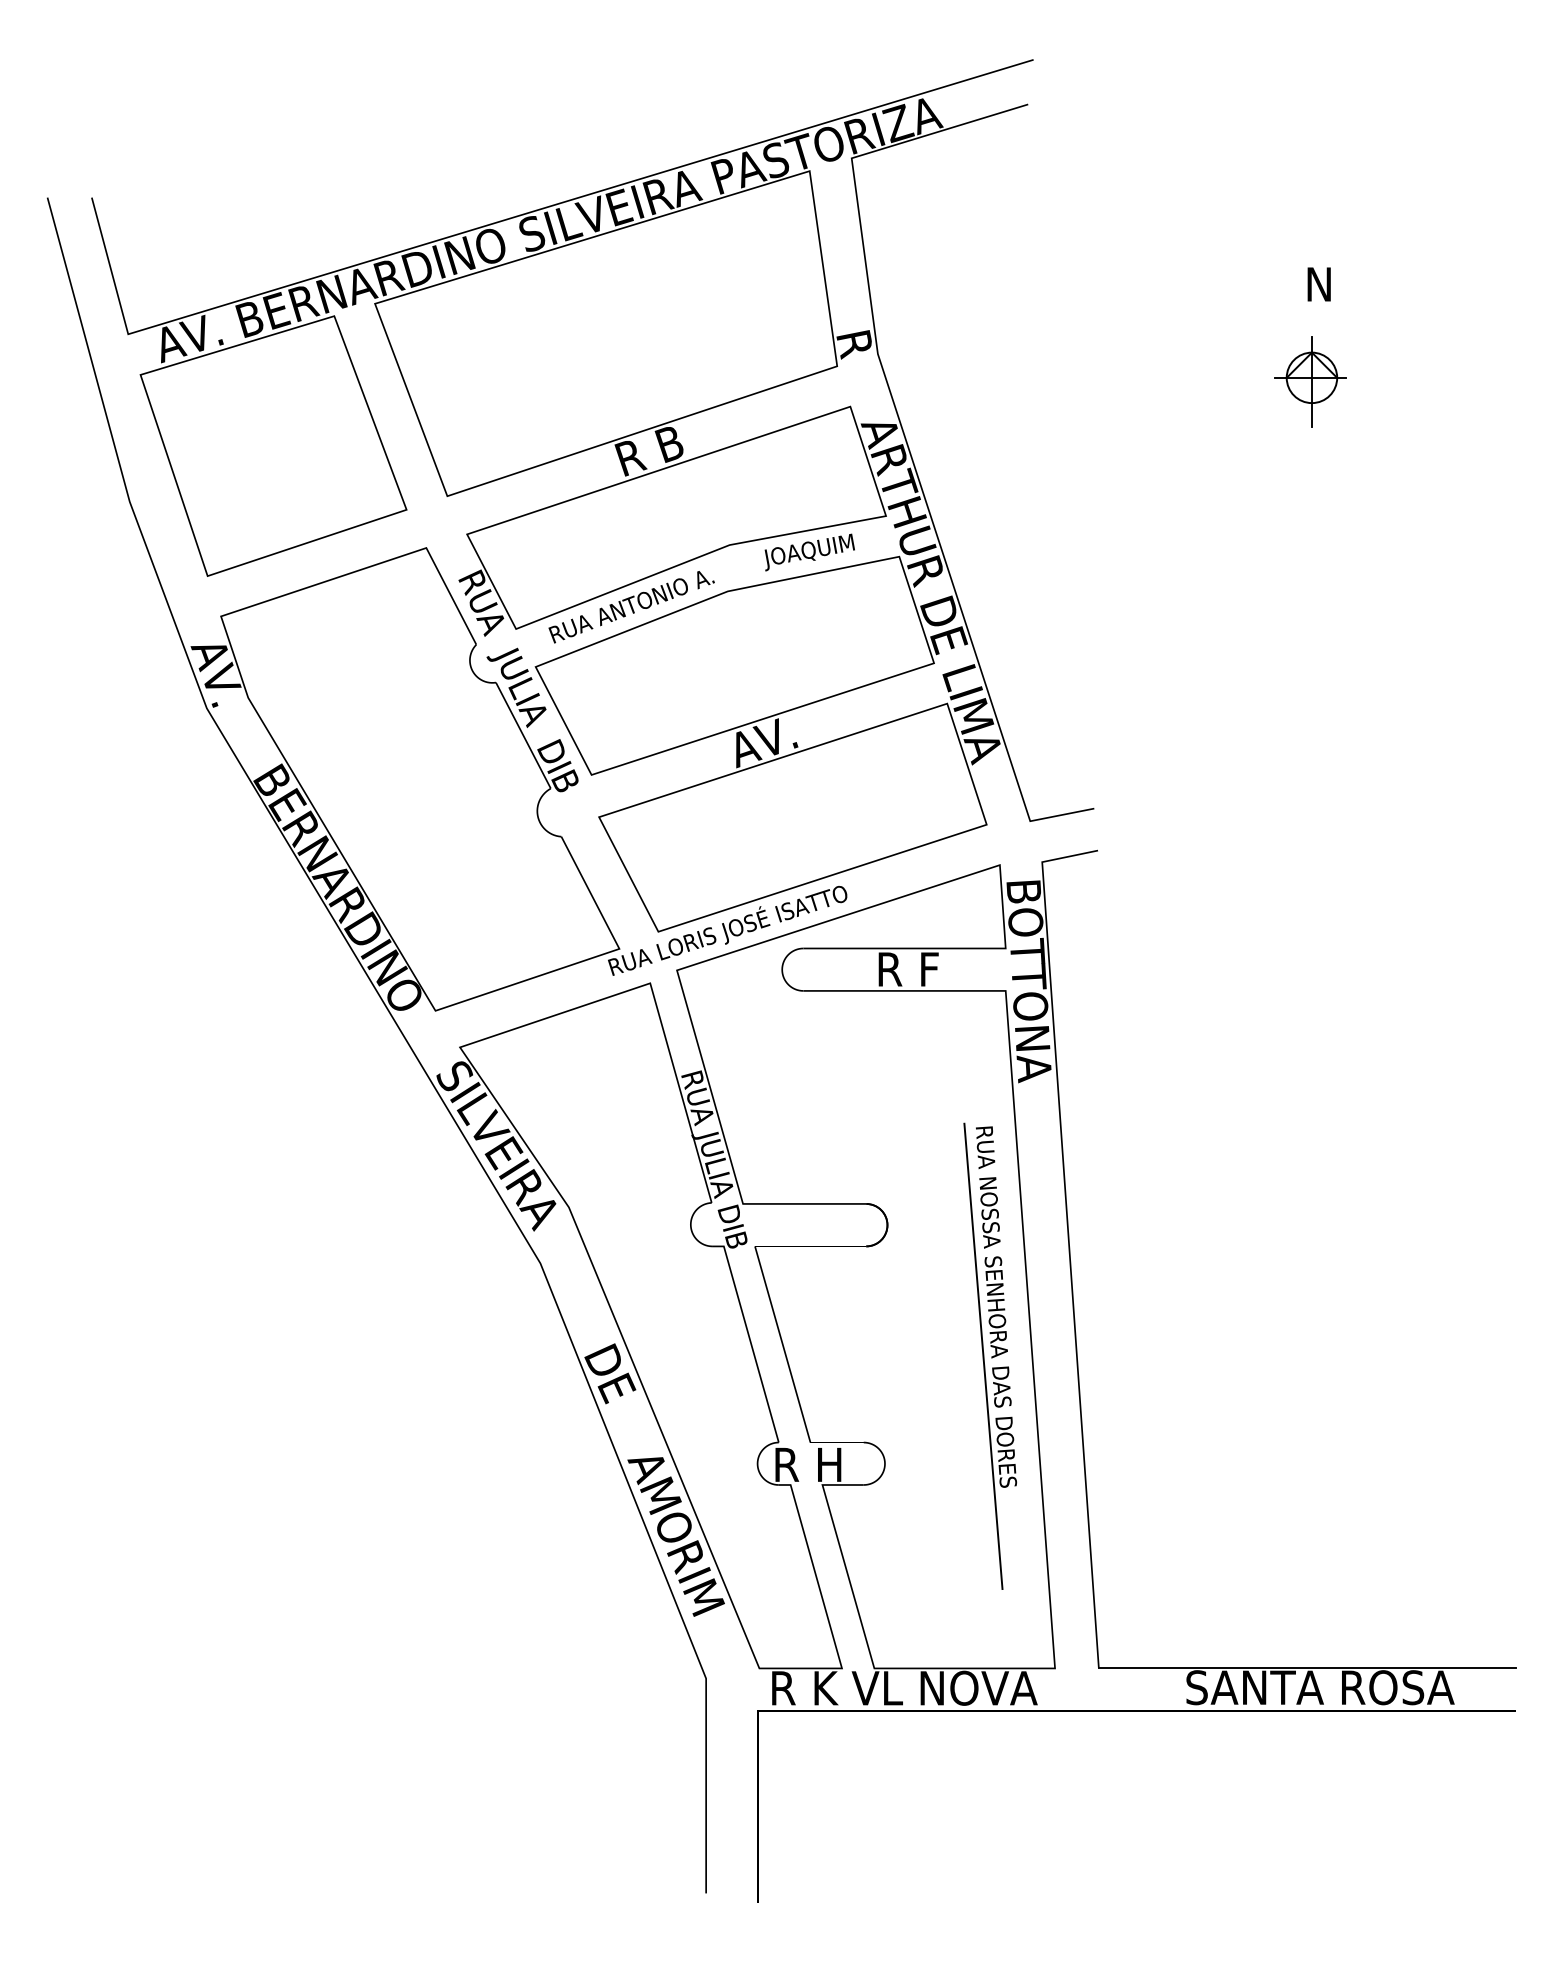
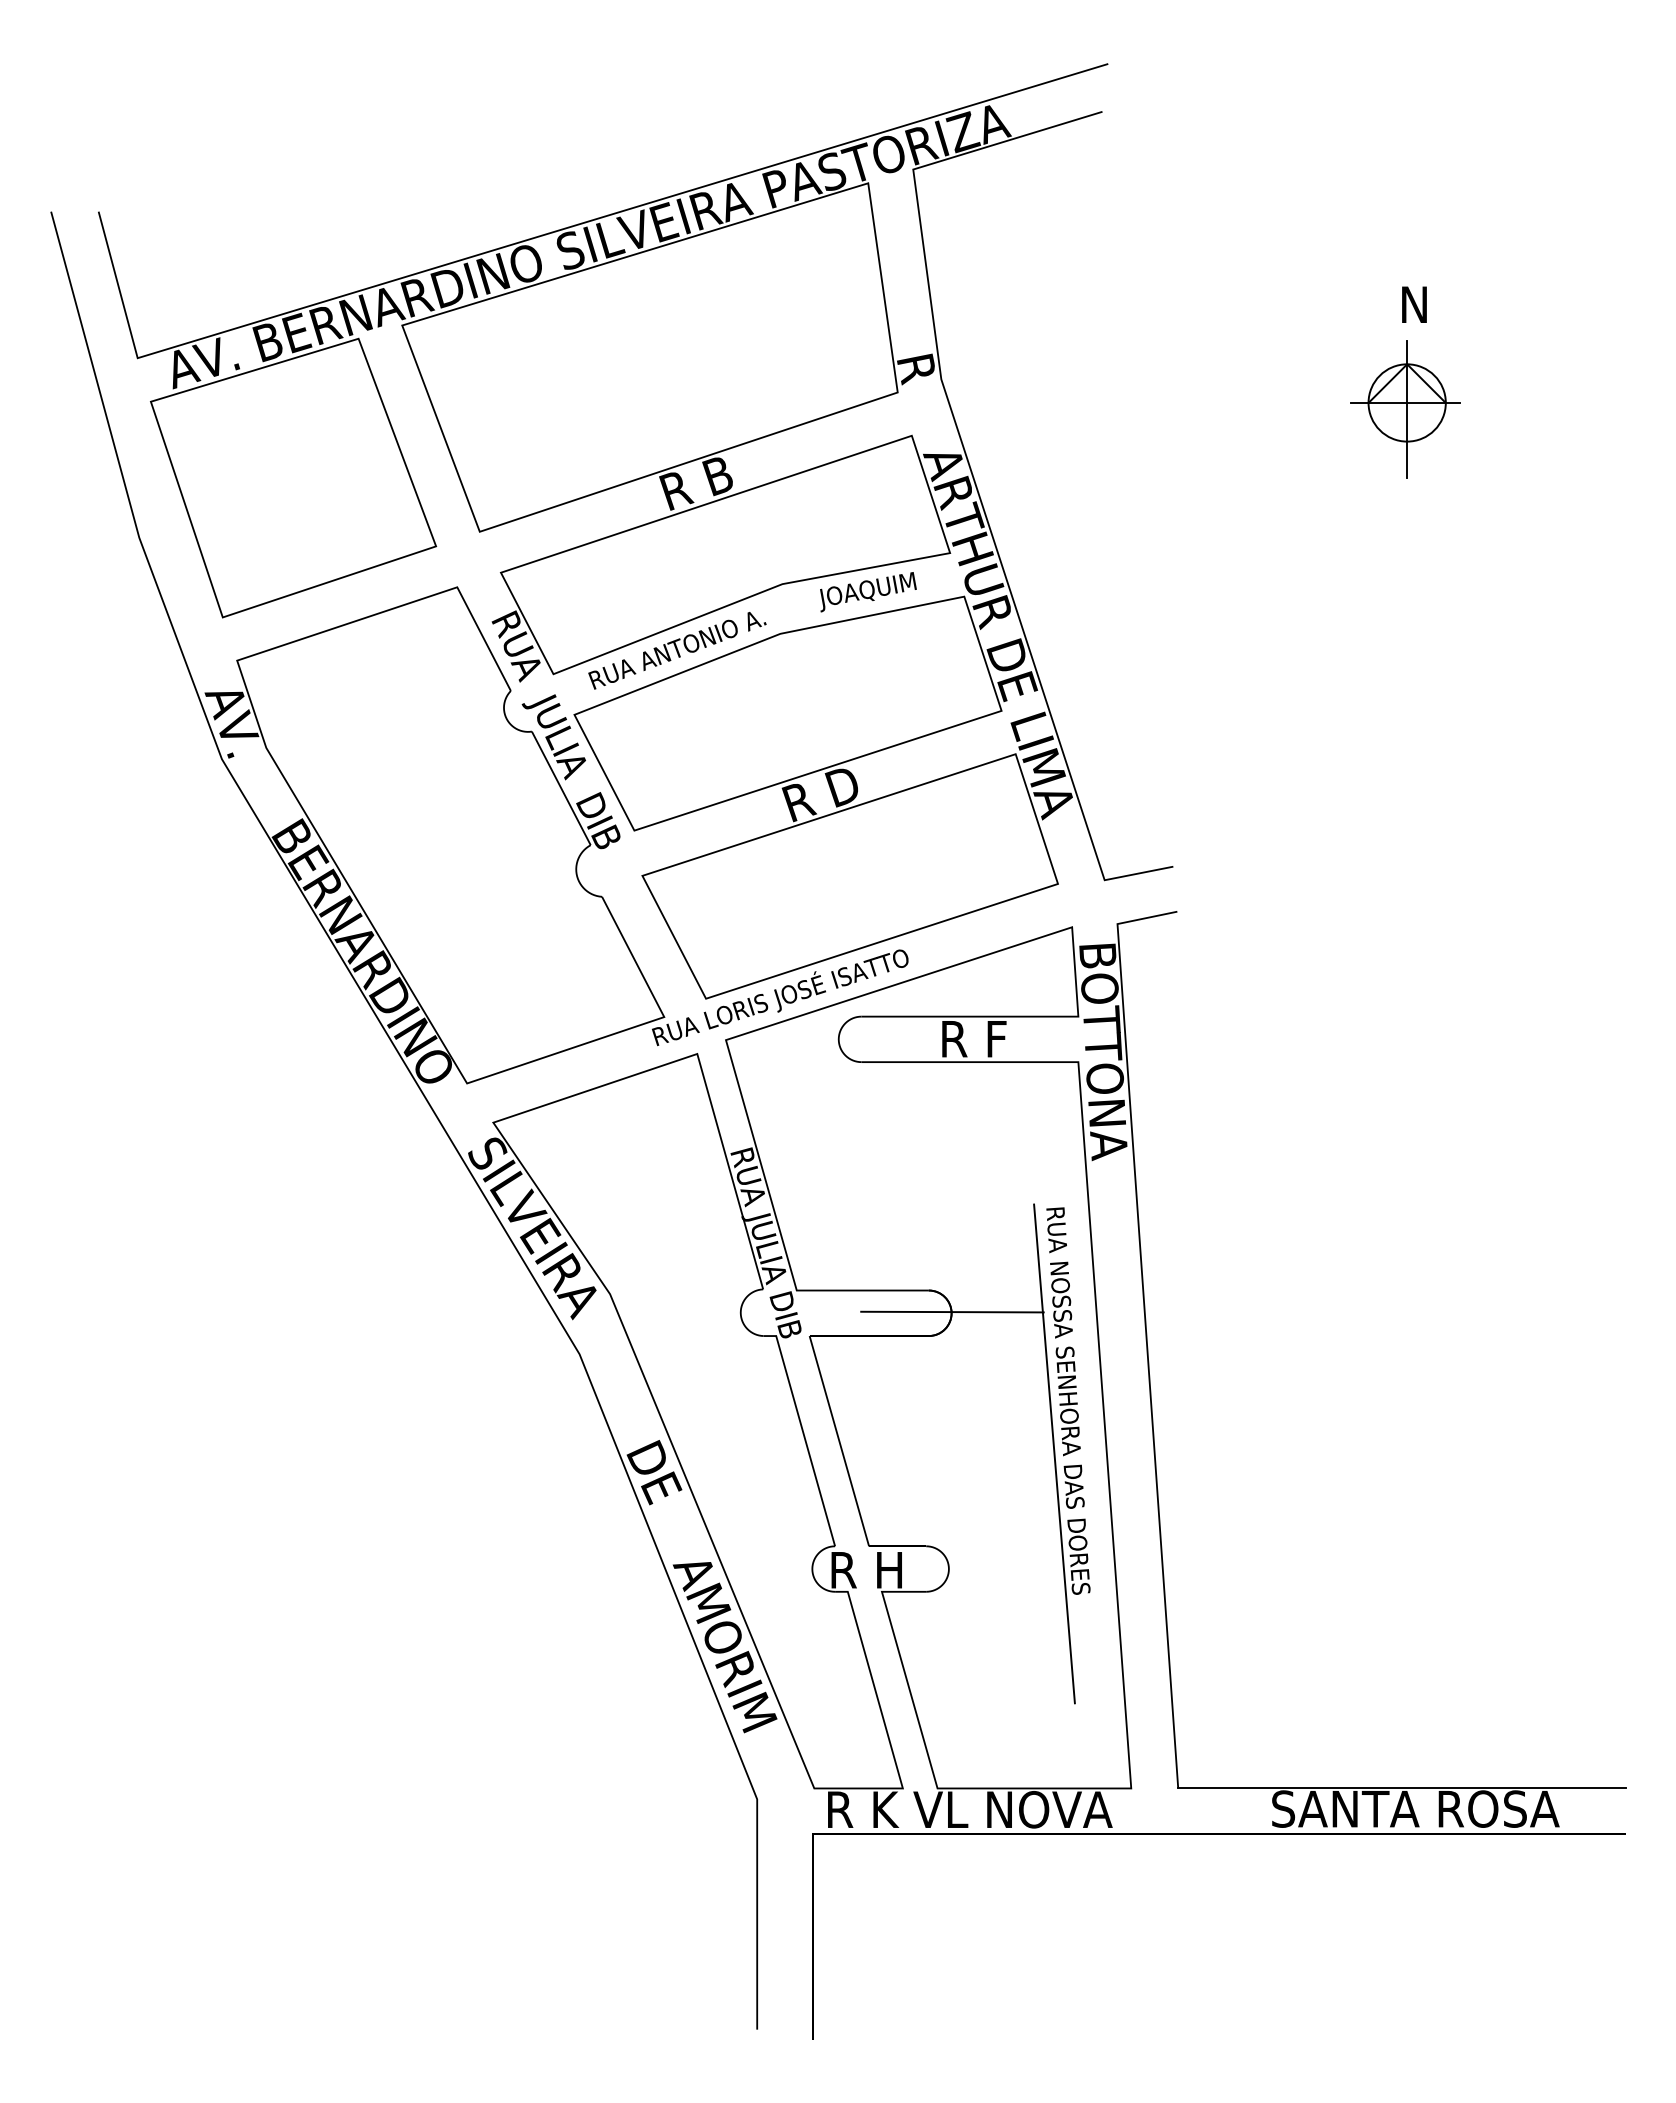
part: (1310, 382) -> (1405, 409), size x1.43
text: (764, 742) -> (819, 795), AV. -> R D
line: (888, 1223) -> (952, 1311), added

